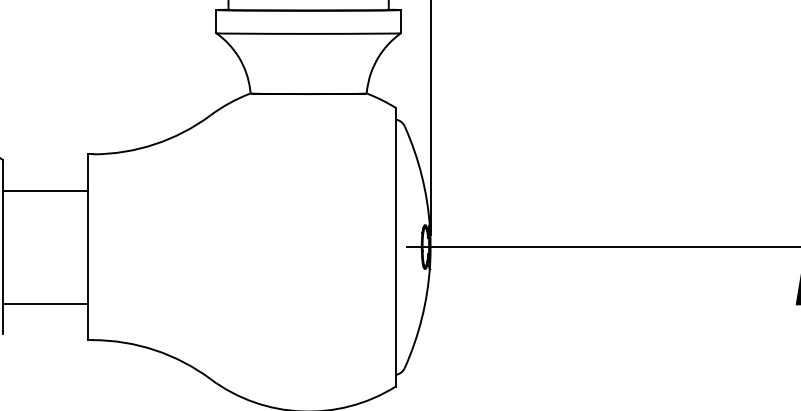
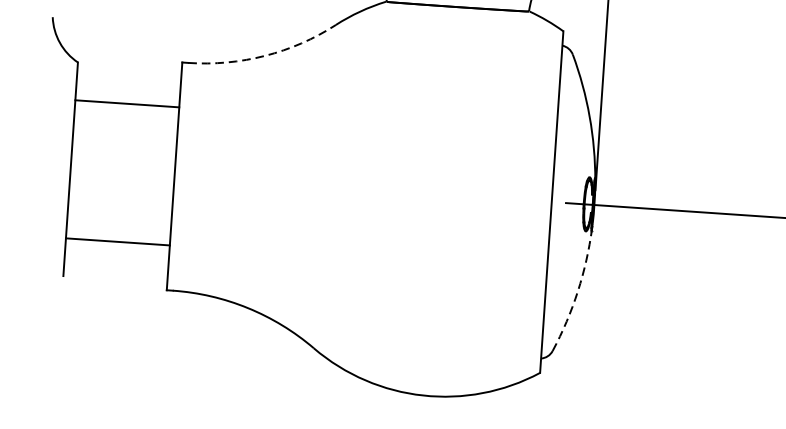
arc: (154, 144) -> (264, 56), solid -> dashed
arc: (421, 318) -> (577, 291), solid -> dashed

